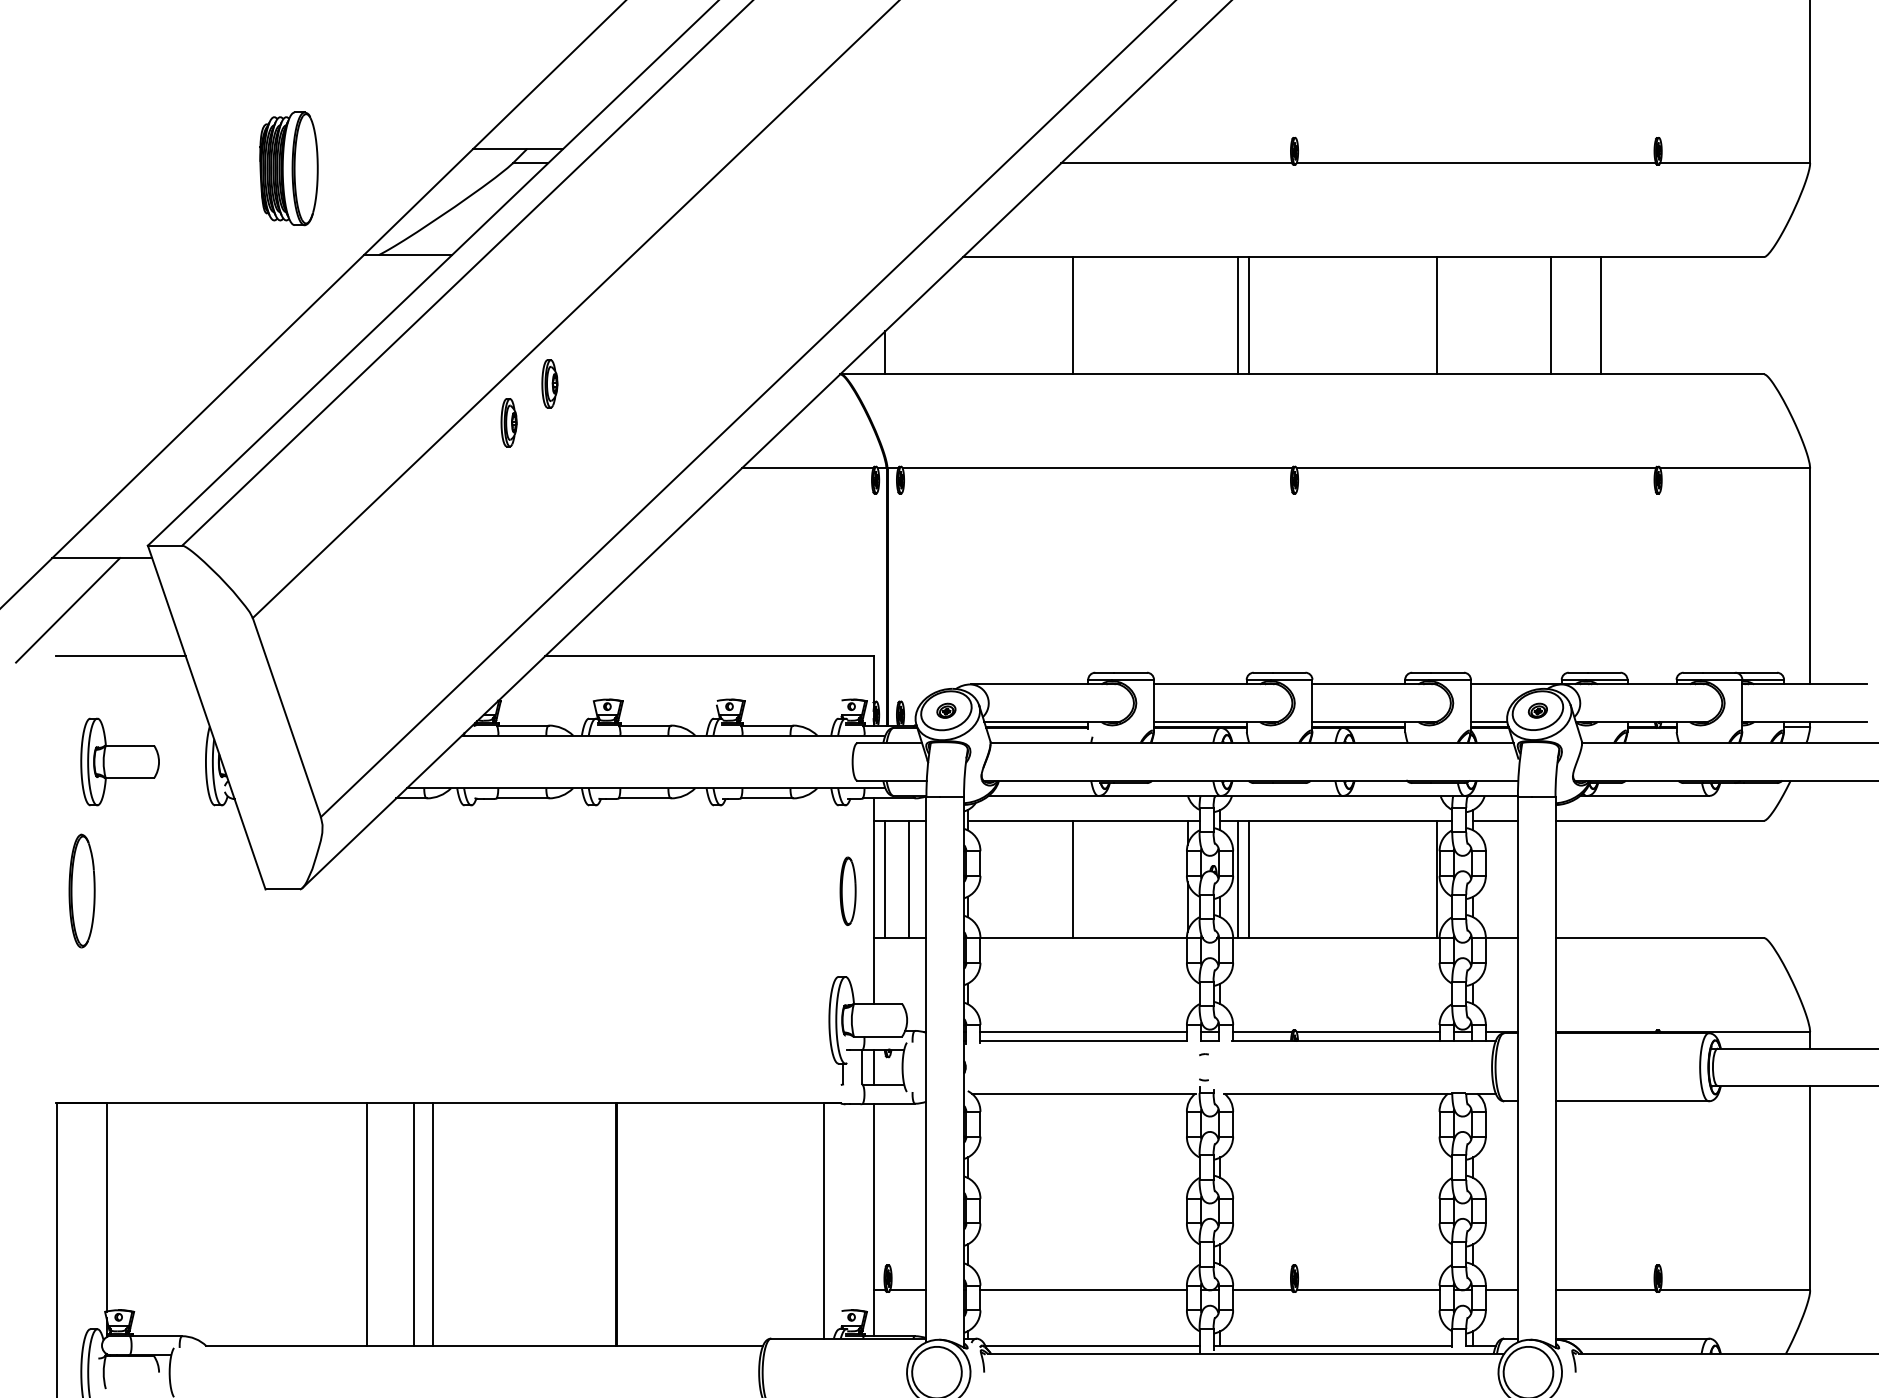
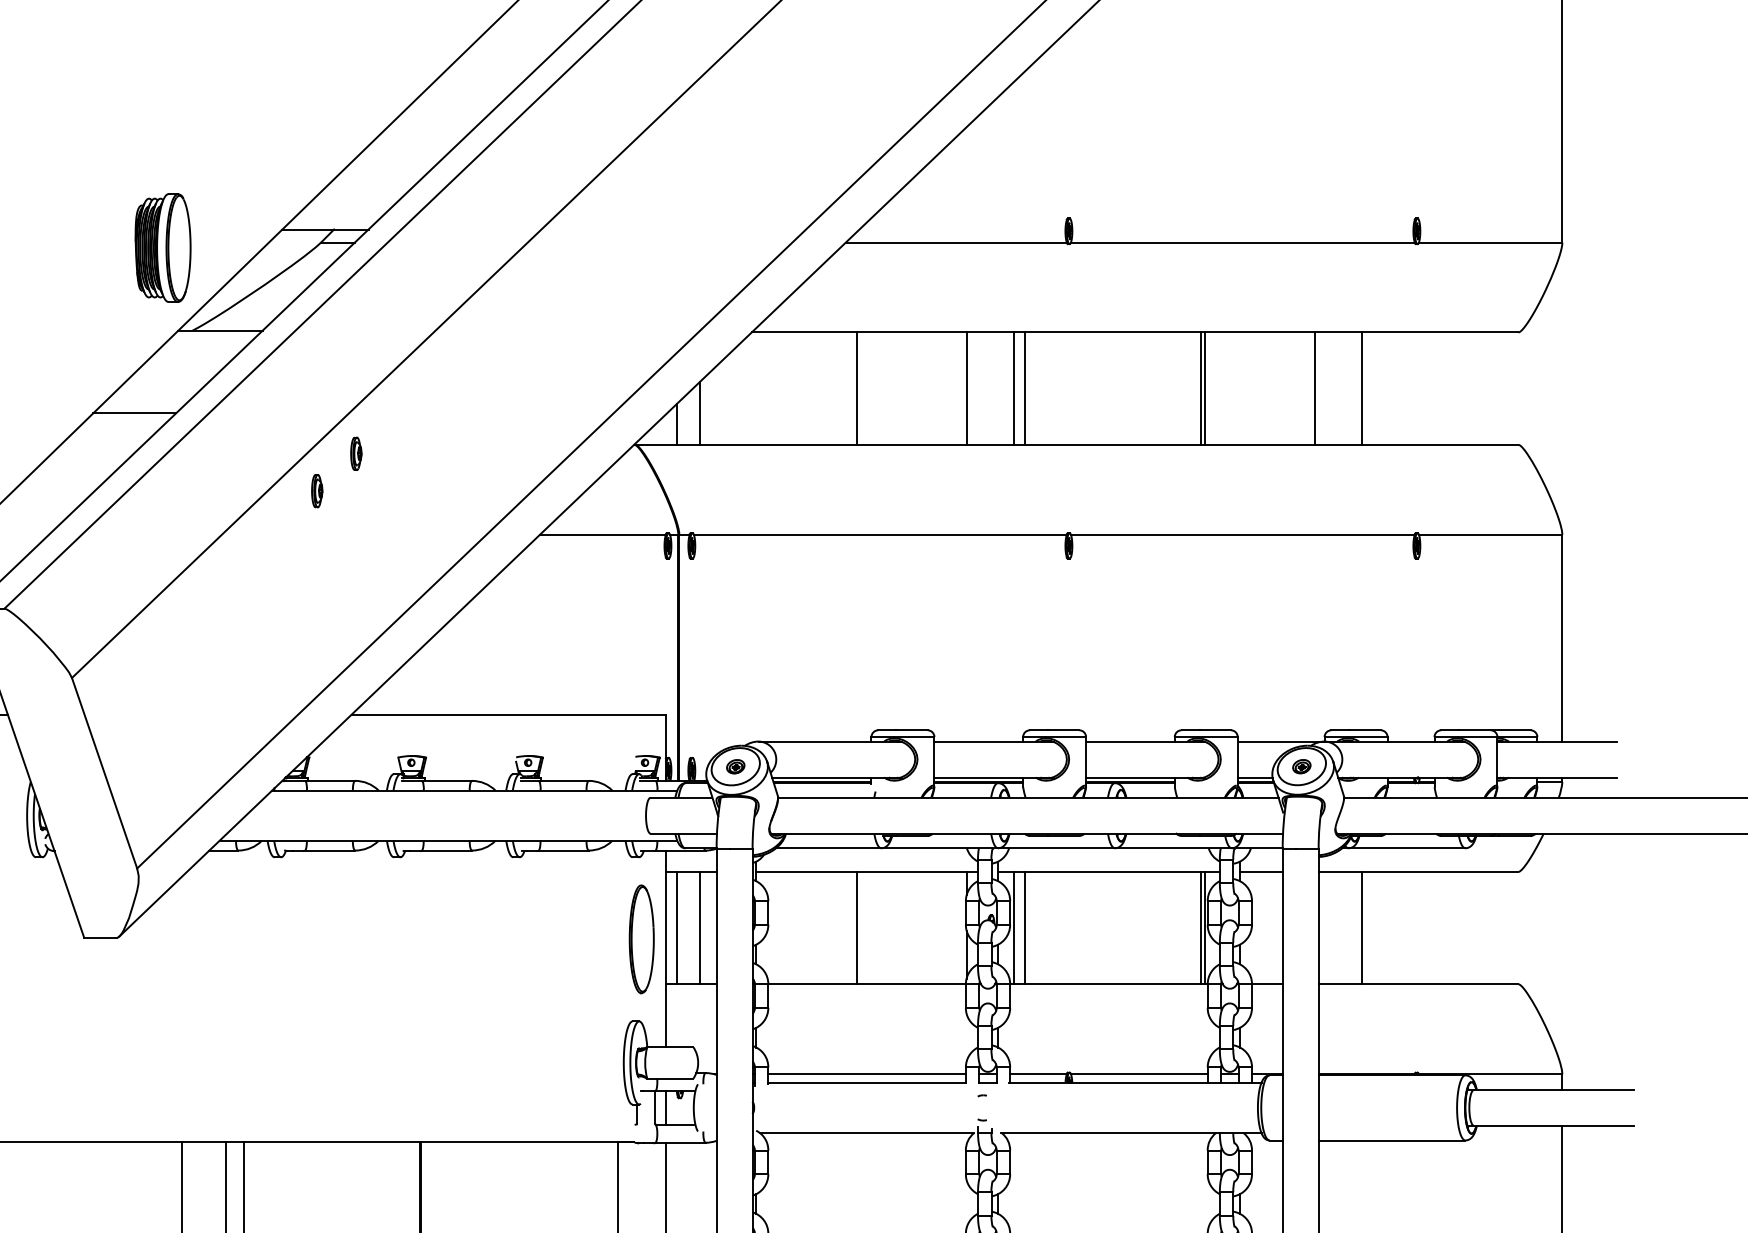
part: (288, 168) -> (162, 247), moved
line: (1187, 315) -> (966, 388), added
line: (1432, 315) -> (1200, 388), added
line: (317, 341) -> (133, 413), added
line: (908, 341) -> (699, 413), added
part: (549, 383) -> (355, 453), size x0.71
part: (508, 422) -> (316, 490), size x0.71
line: (1432, 879) -> (1200, 928), added
line: (1601, 879) -> (1362, 928), added
part: (847, 891) -> (641, 939), size x1.67

